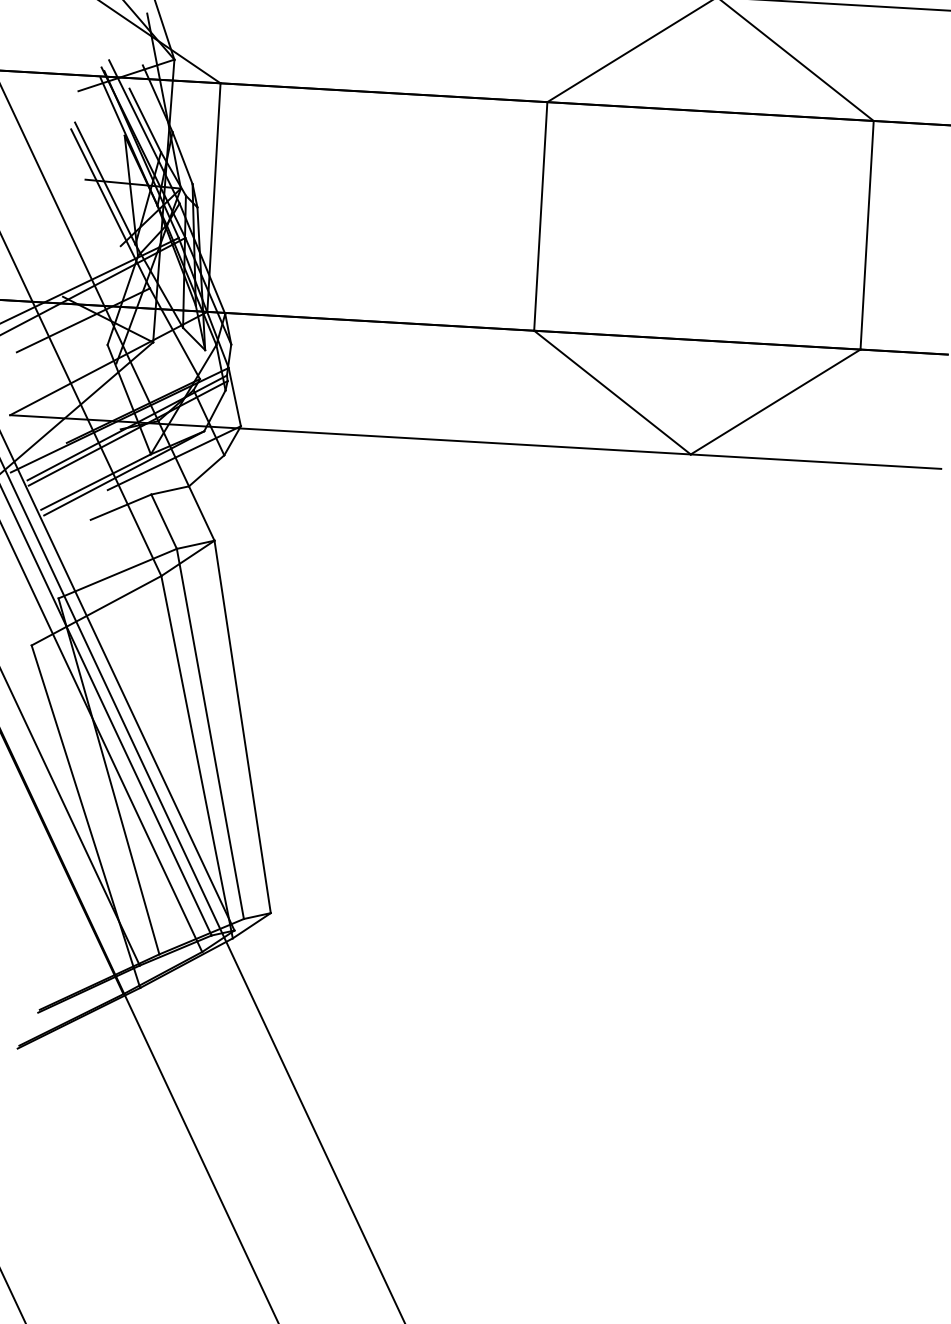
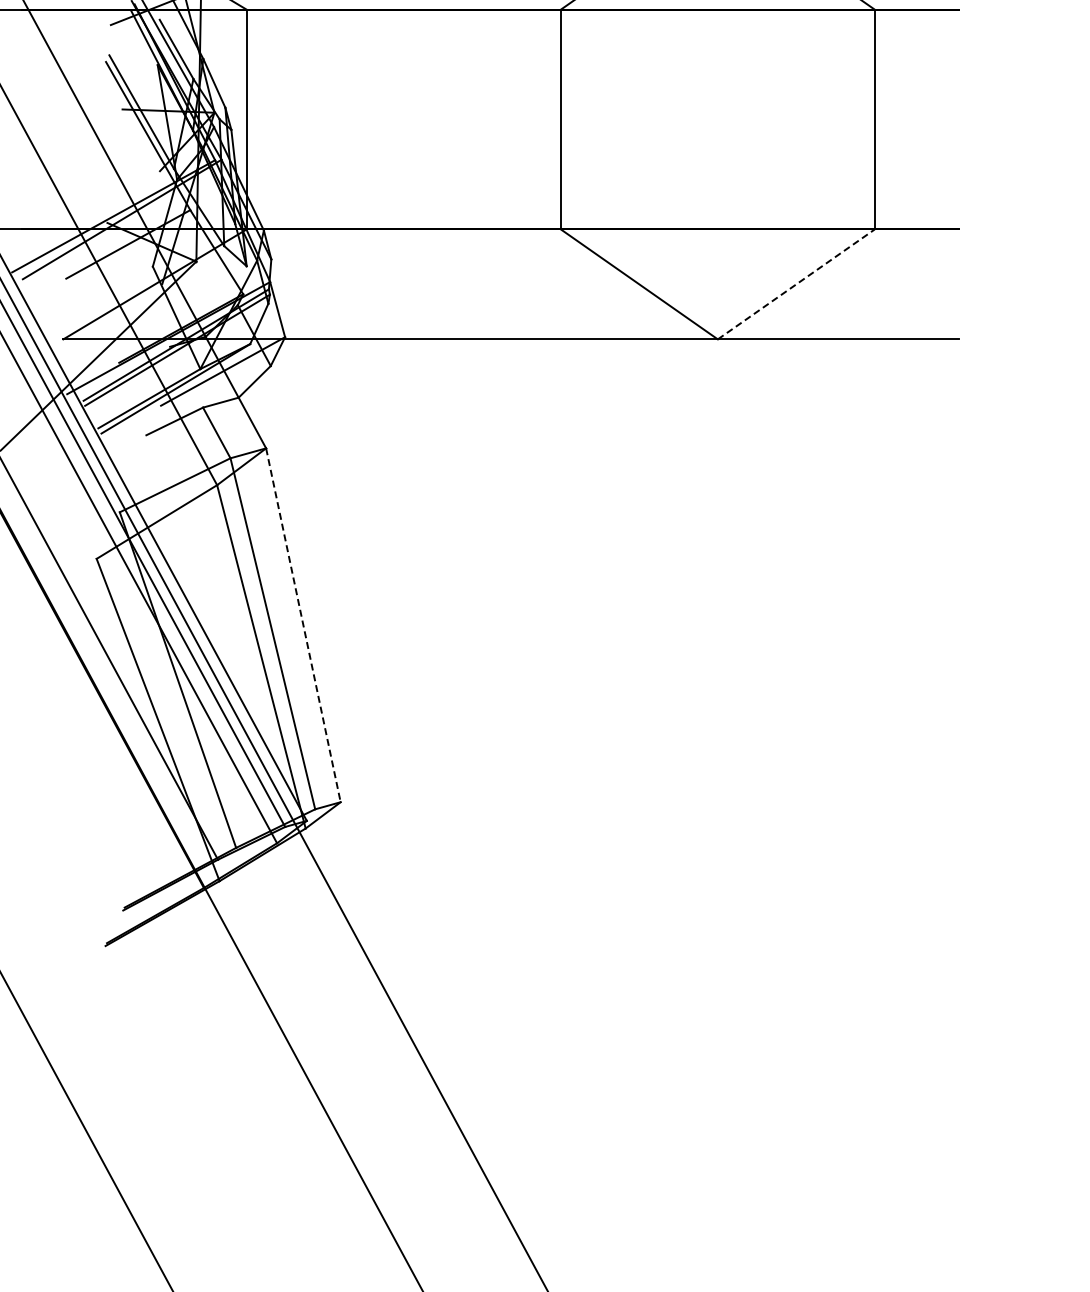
line: (775, 402) -> (796, 284), solid -> dashed
line: (242, 727) -> (303, 625), solid -> dashed

